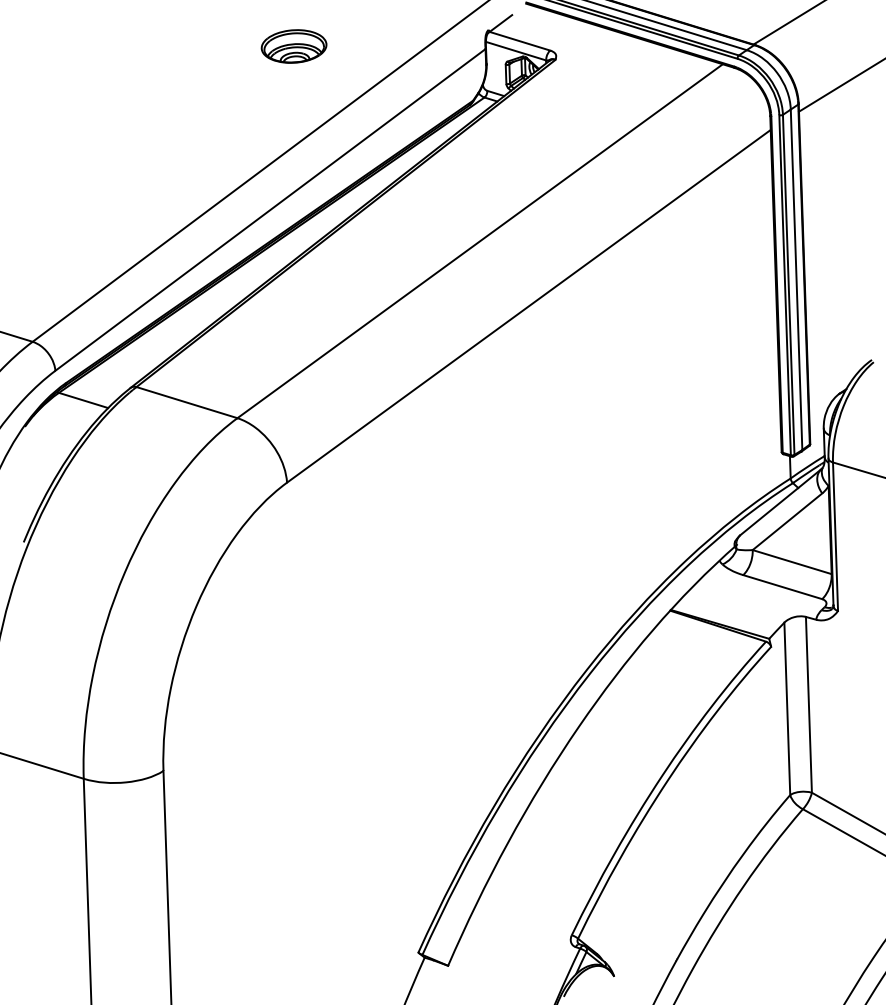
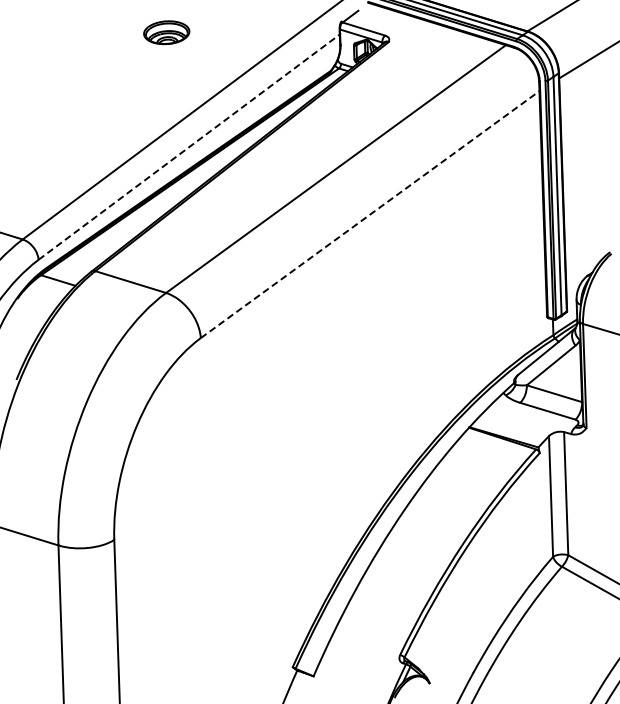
part: (293, 46) -> (166, 32), moved
line: (270, 208) -> (189, 146), solid -> dashed
line: (529, 306) -> (370, 214), solid -> dashed

